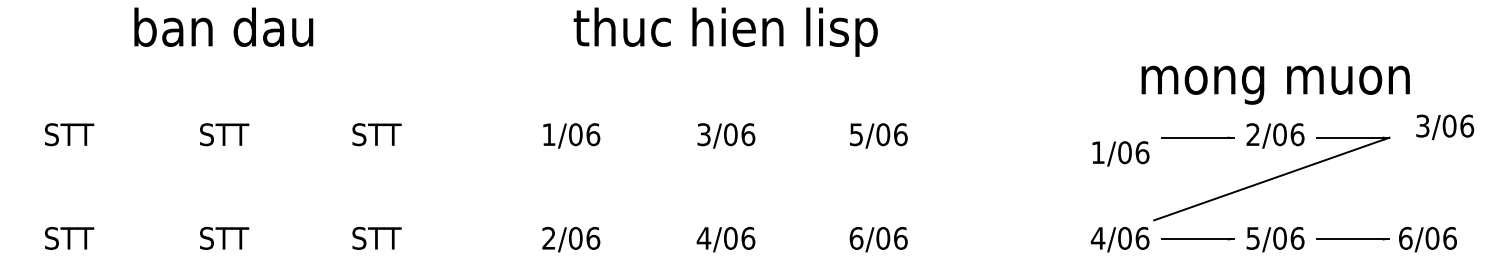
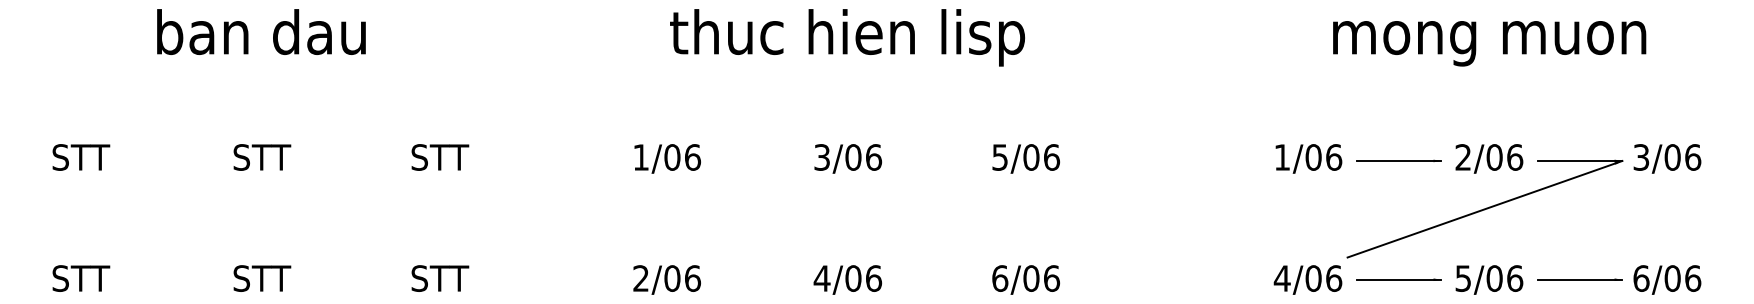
text: (1275, 85) -> (1489, 43), moved
text: (1445, 127) -> (1667, 158), moved
text: (1120, 153) -> (1308, 158), moved

